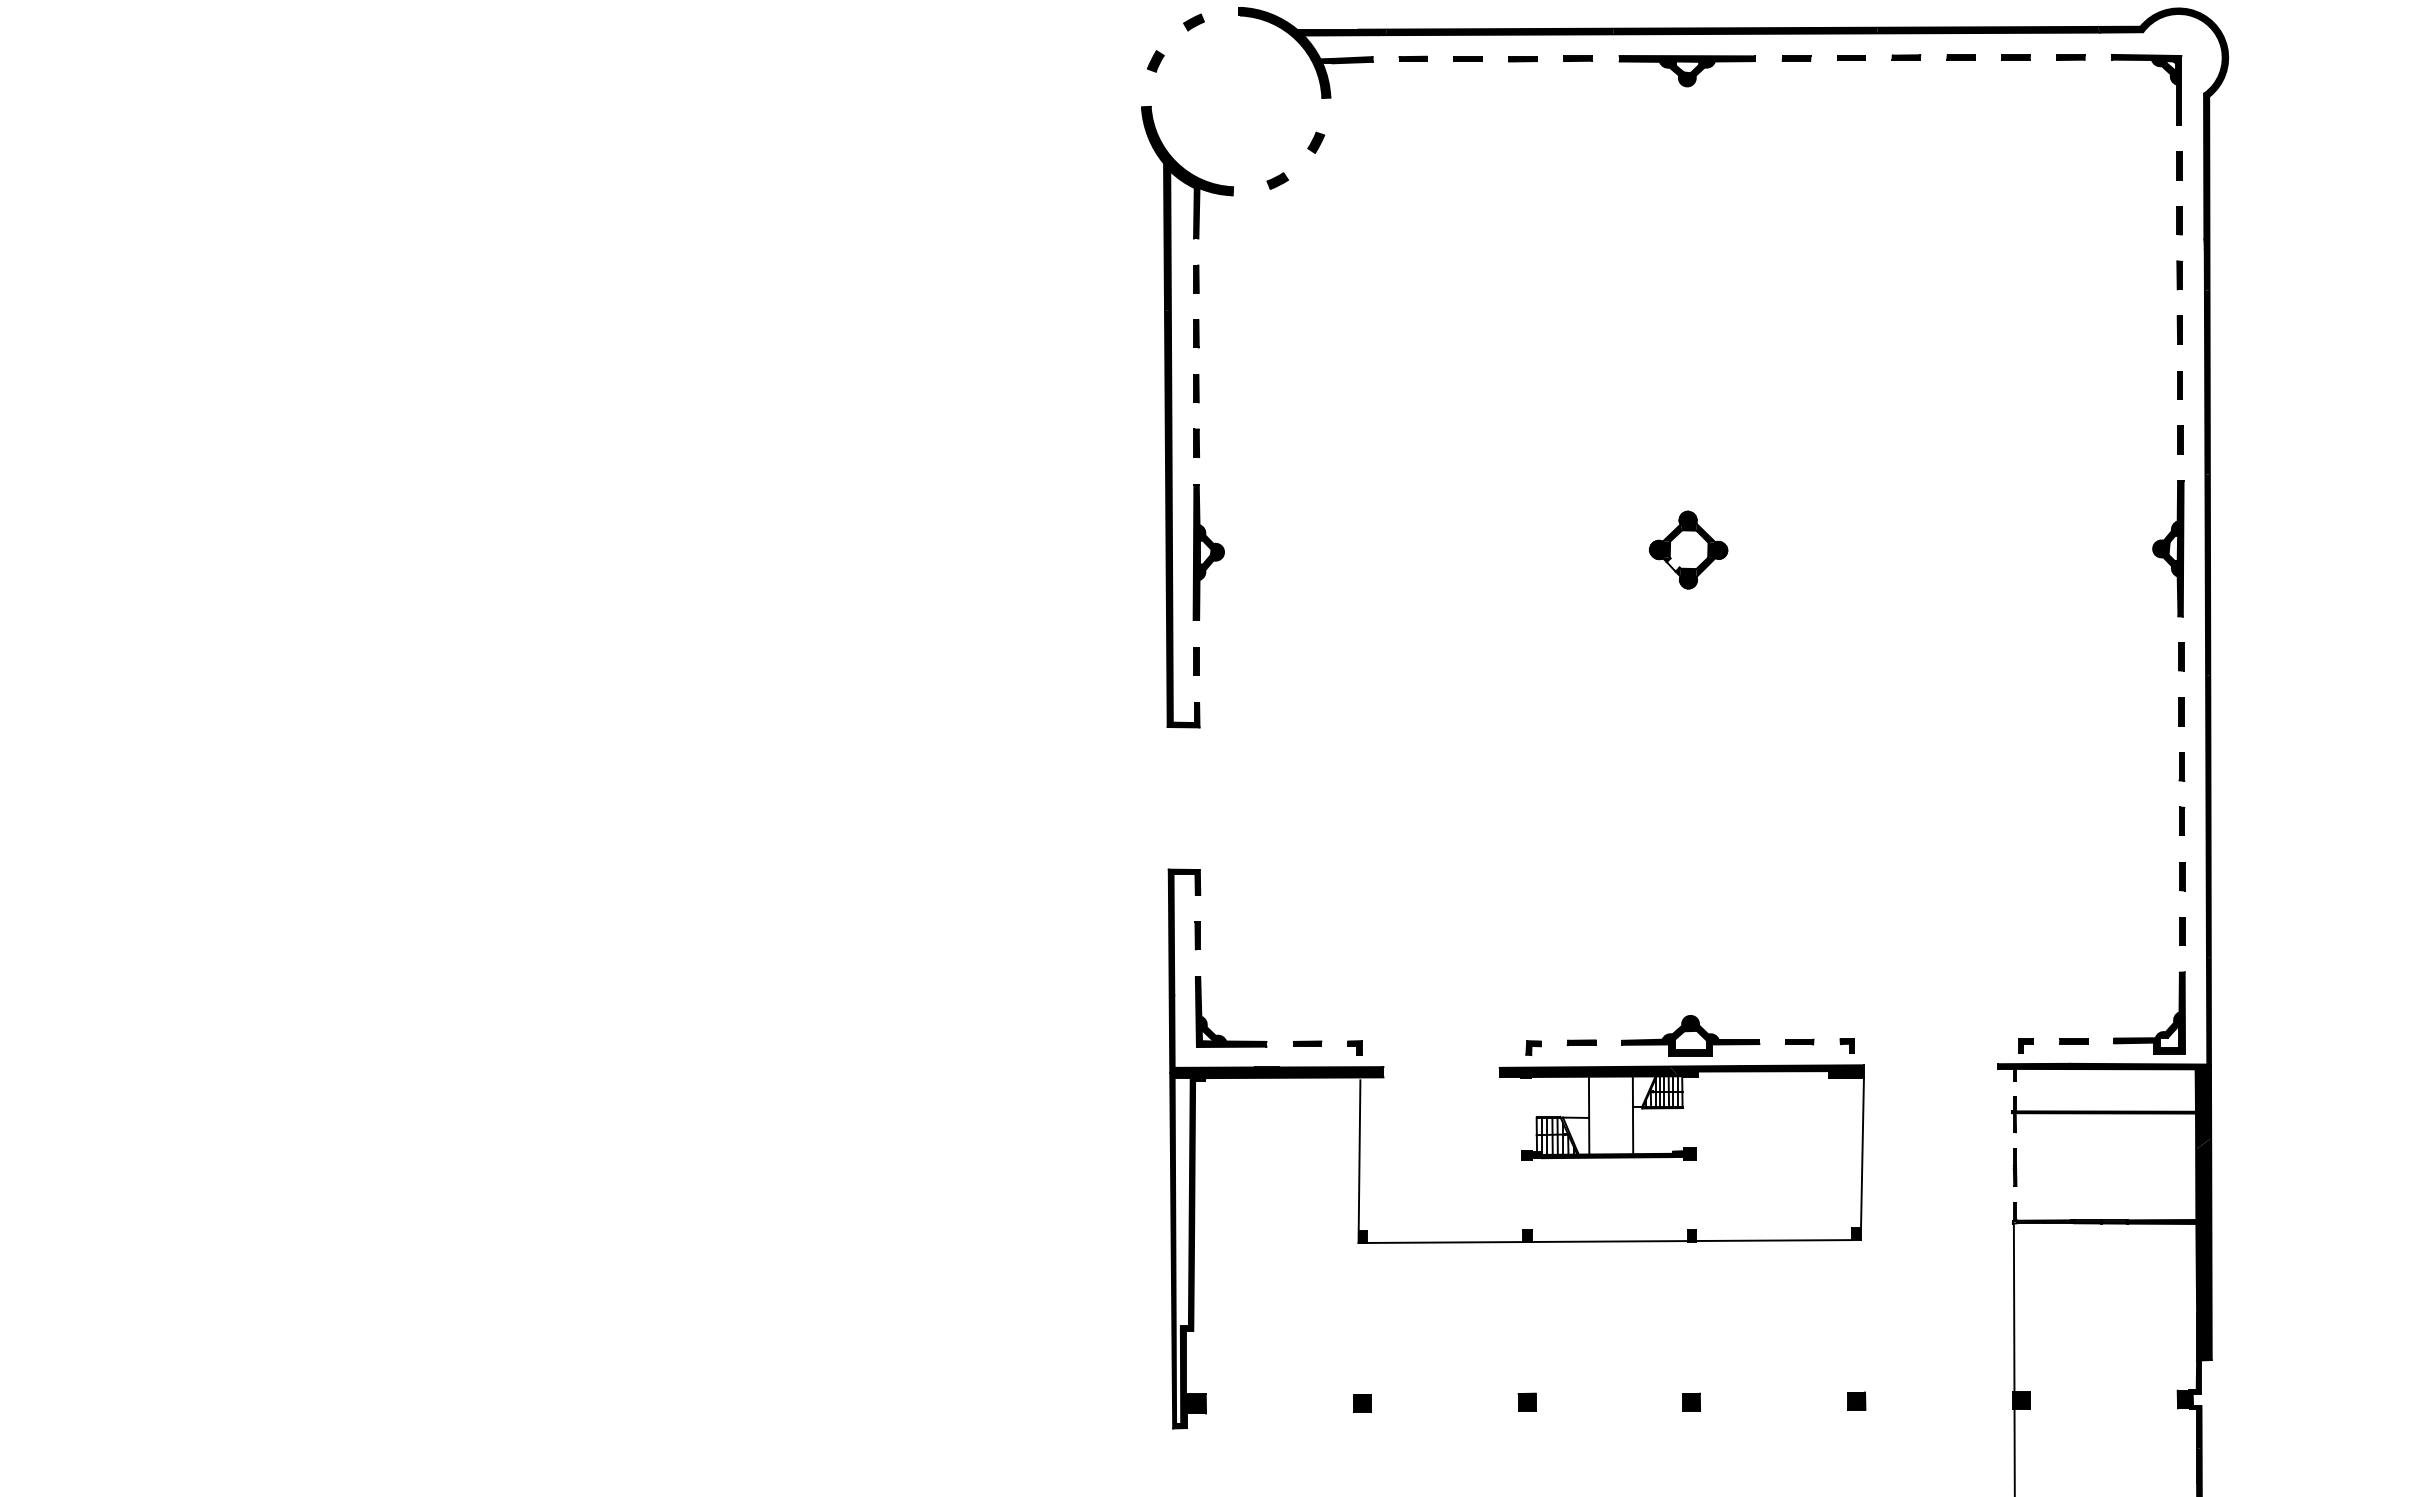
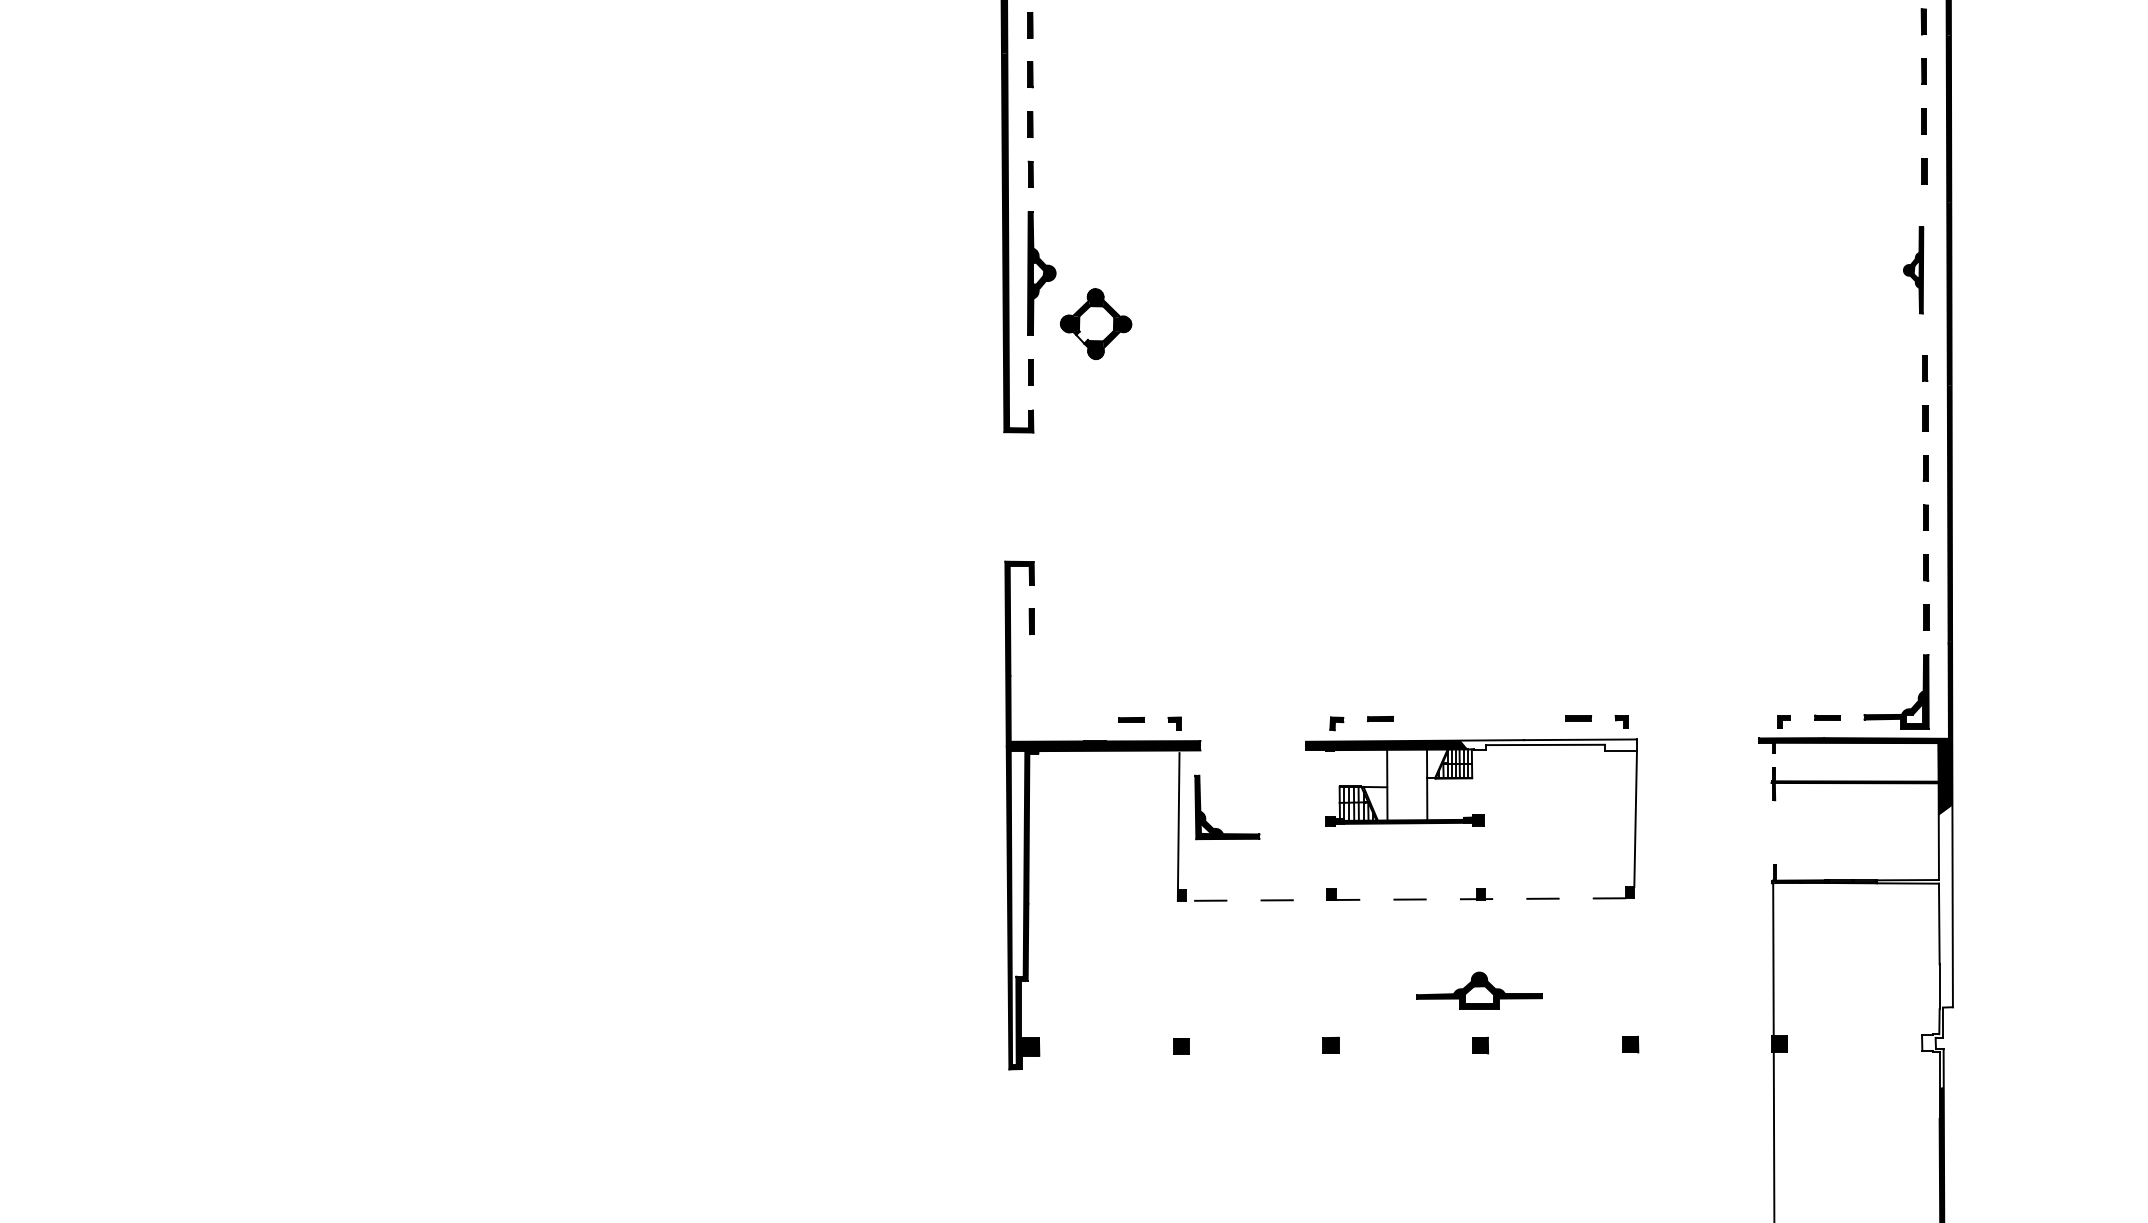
part: (2168, 548) -> (1913, 269), size x0.7
part: (1688, 549) -> (1096, 323), moved
part: (1222, 1035) -> (1219, 828), moved
part: (1690, 1035) -> (1479, 990), moved
fill: (1766, 1071) -> (1548, 745), removed
part: (2014, 1167) -> (1773, 832), removed
line: (1605, 1241) -> (1402, 899), solid -> dashed
fill: (2169, 1293) -> (1914, 946), removed

